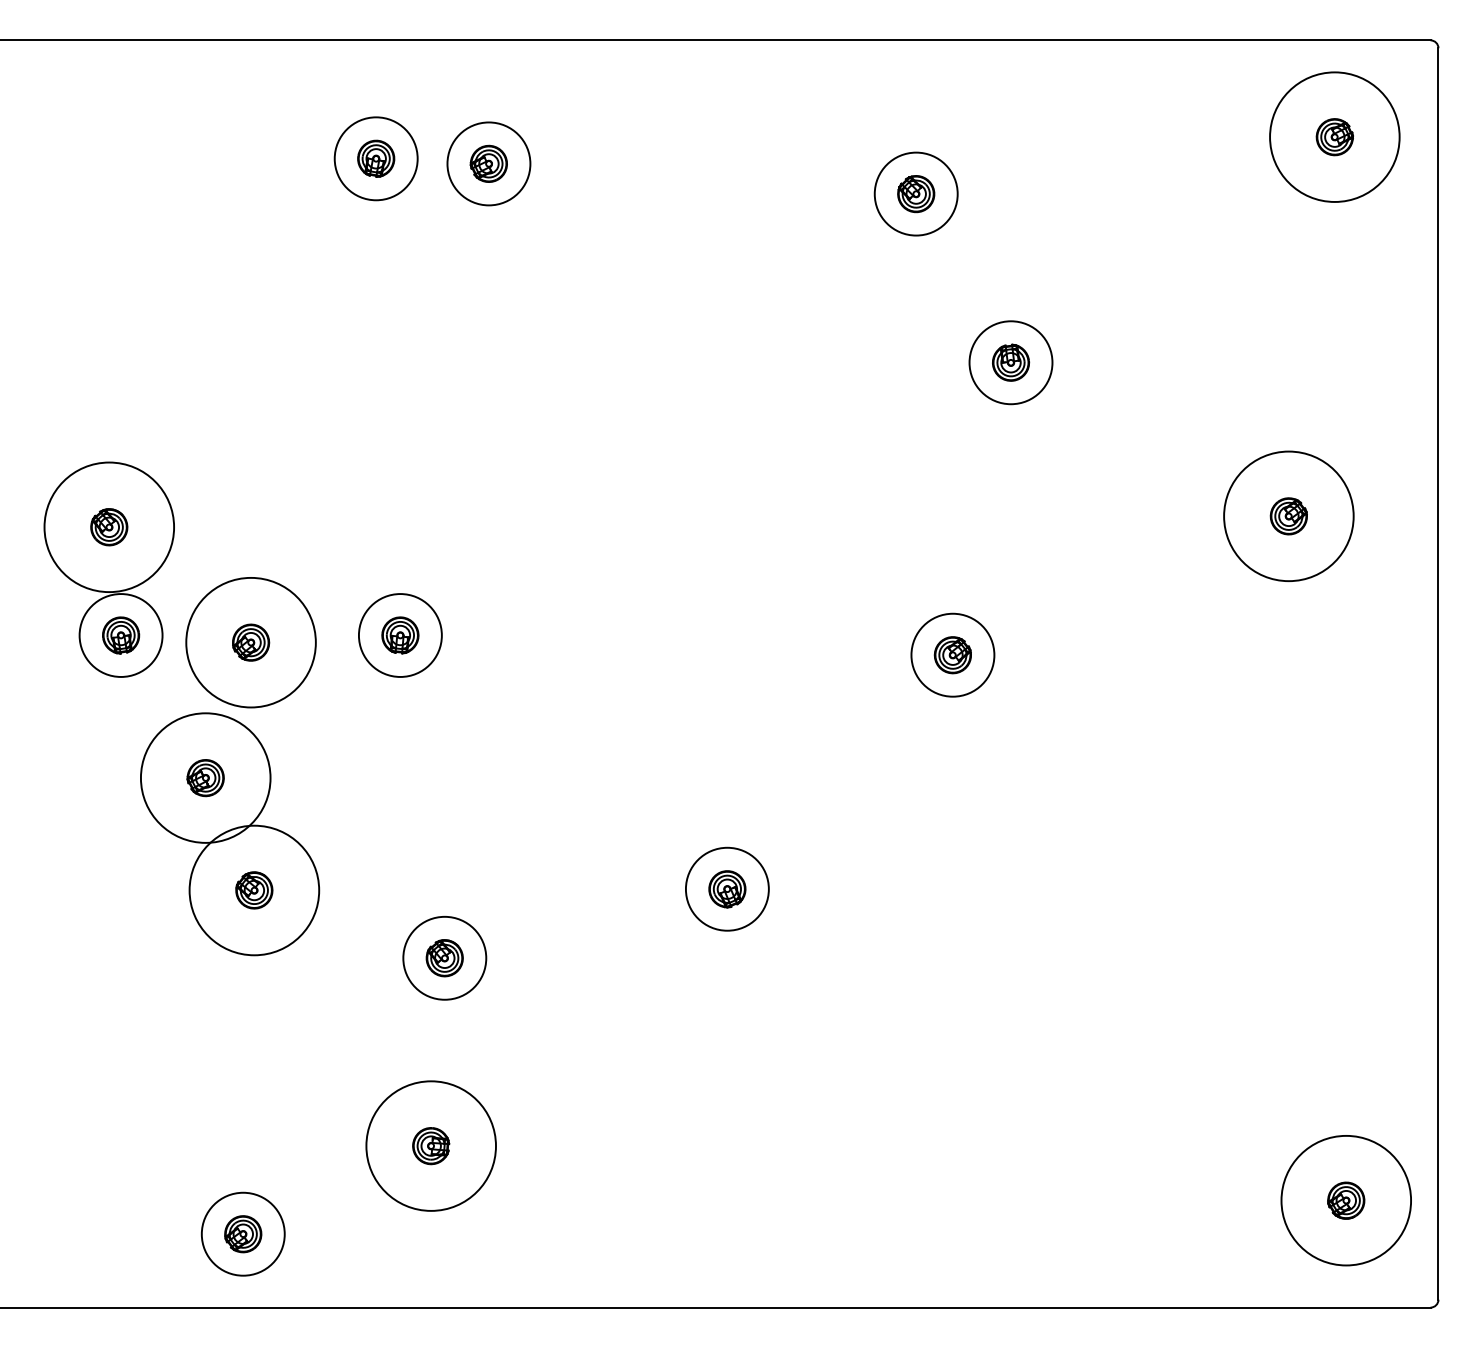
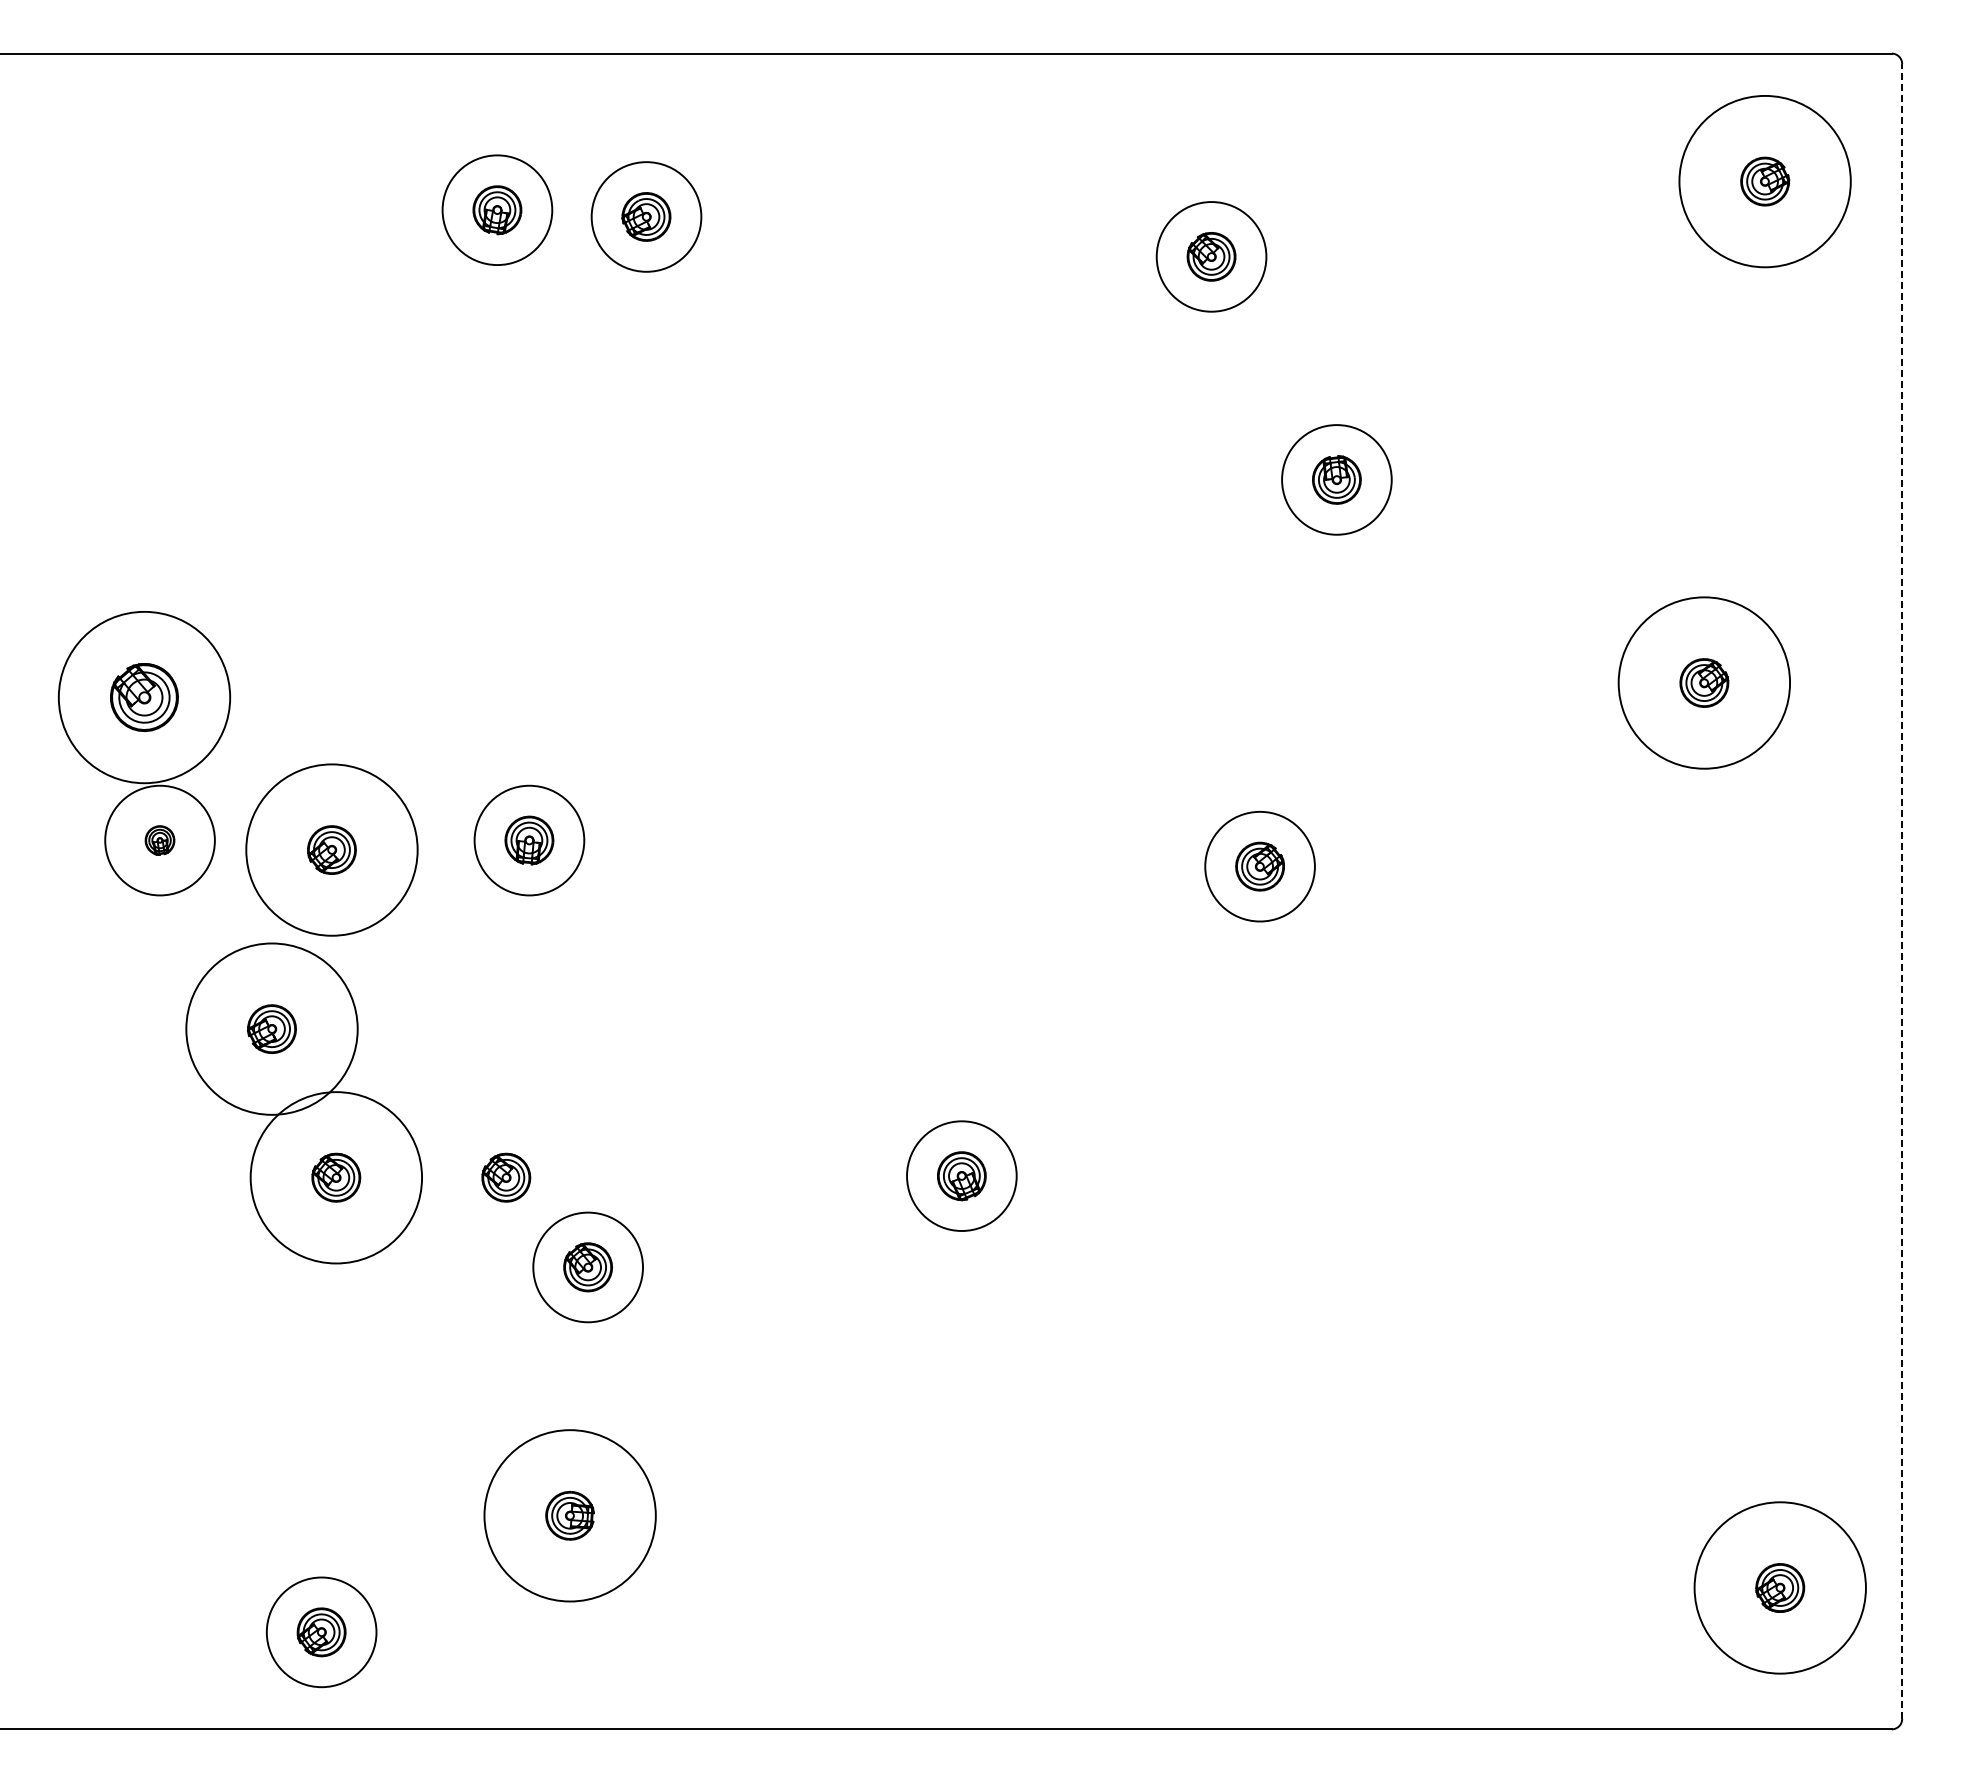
part: (109, 527) -> (144, 697), size x1.4
part: (120, 635) -> (159, 840), size x0.6
line: (1438, 674) -> (1902, 891), solid -> dashed
part: (383, 890) -> (506, 1177), added

